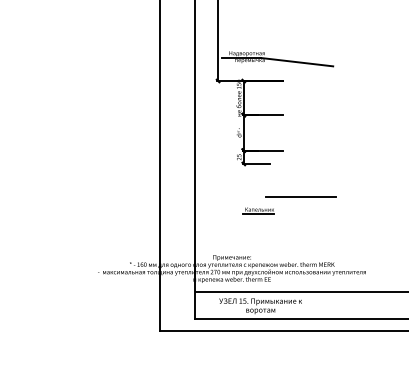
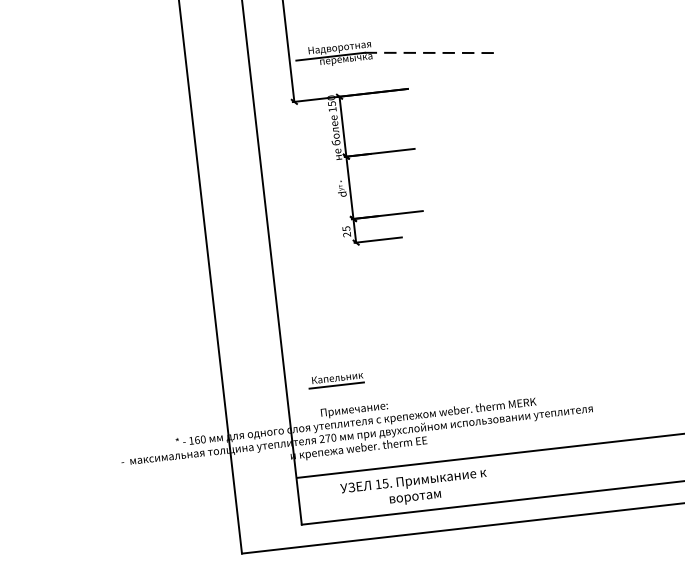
line: (296, 62) -> (428, 53), solid -> dashed
line: (300, 197) -> (462, 290), removed
part: (258, 210) -> (335, 379), moved

